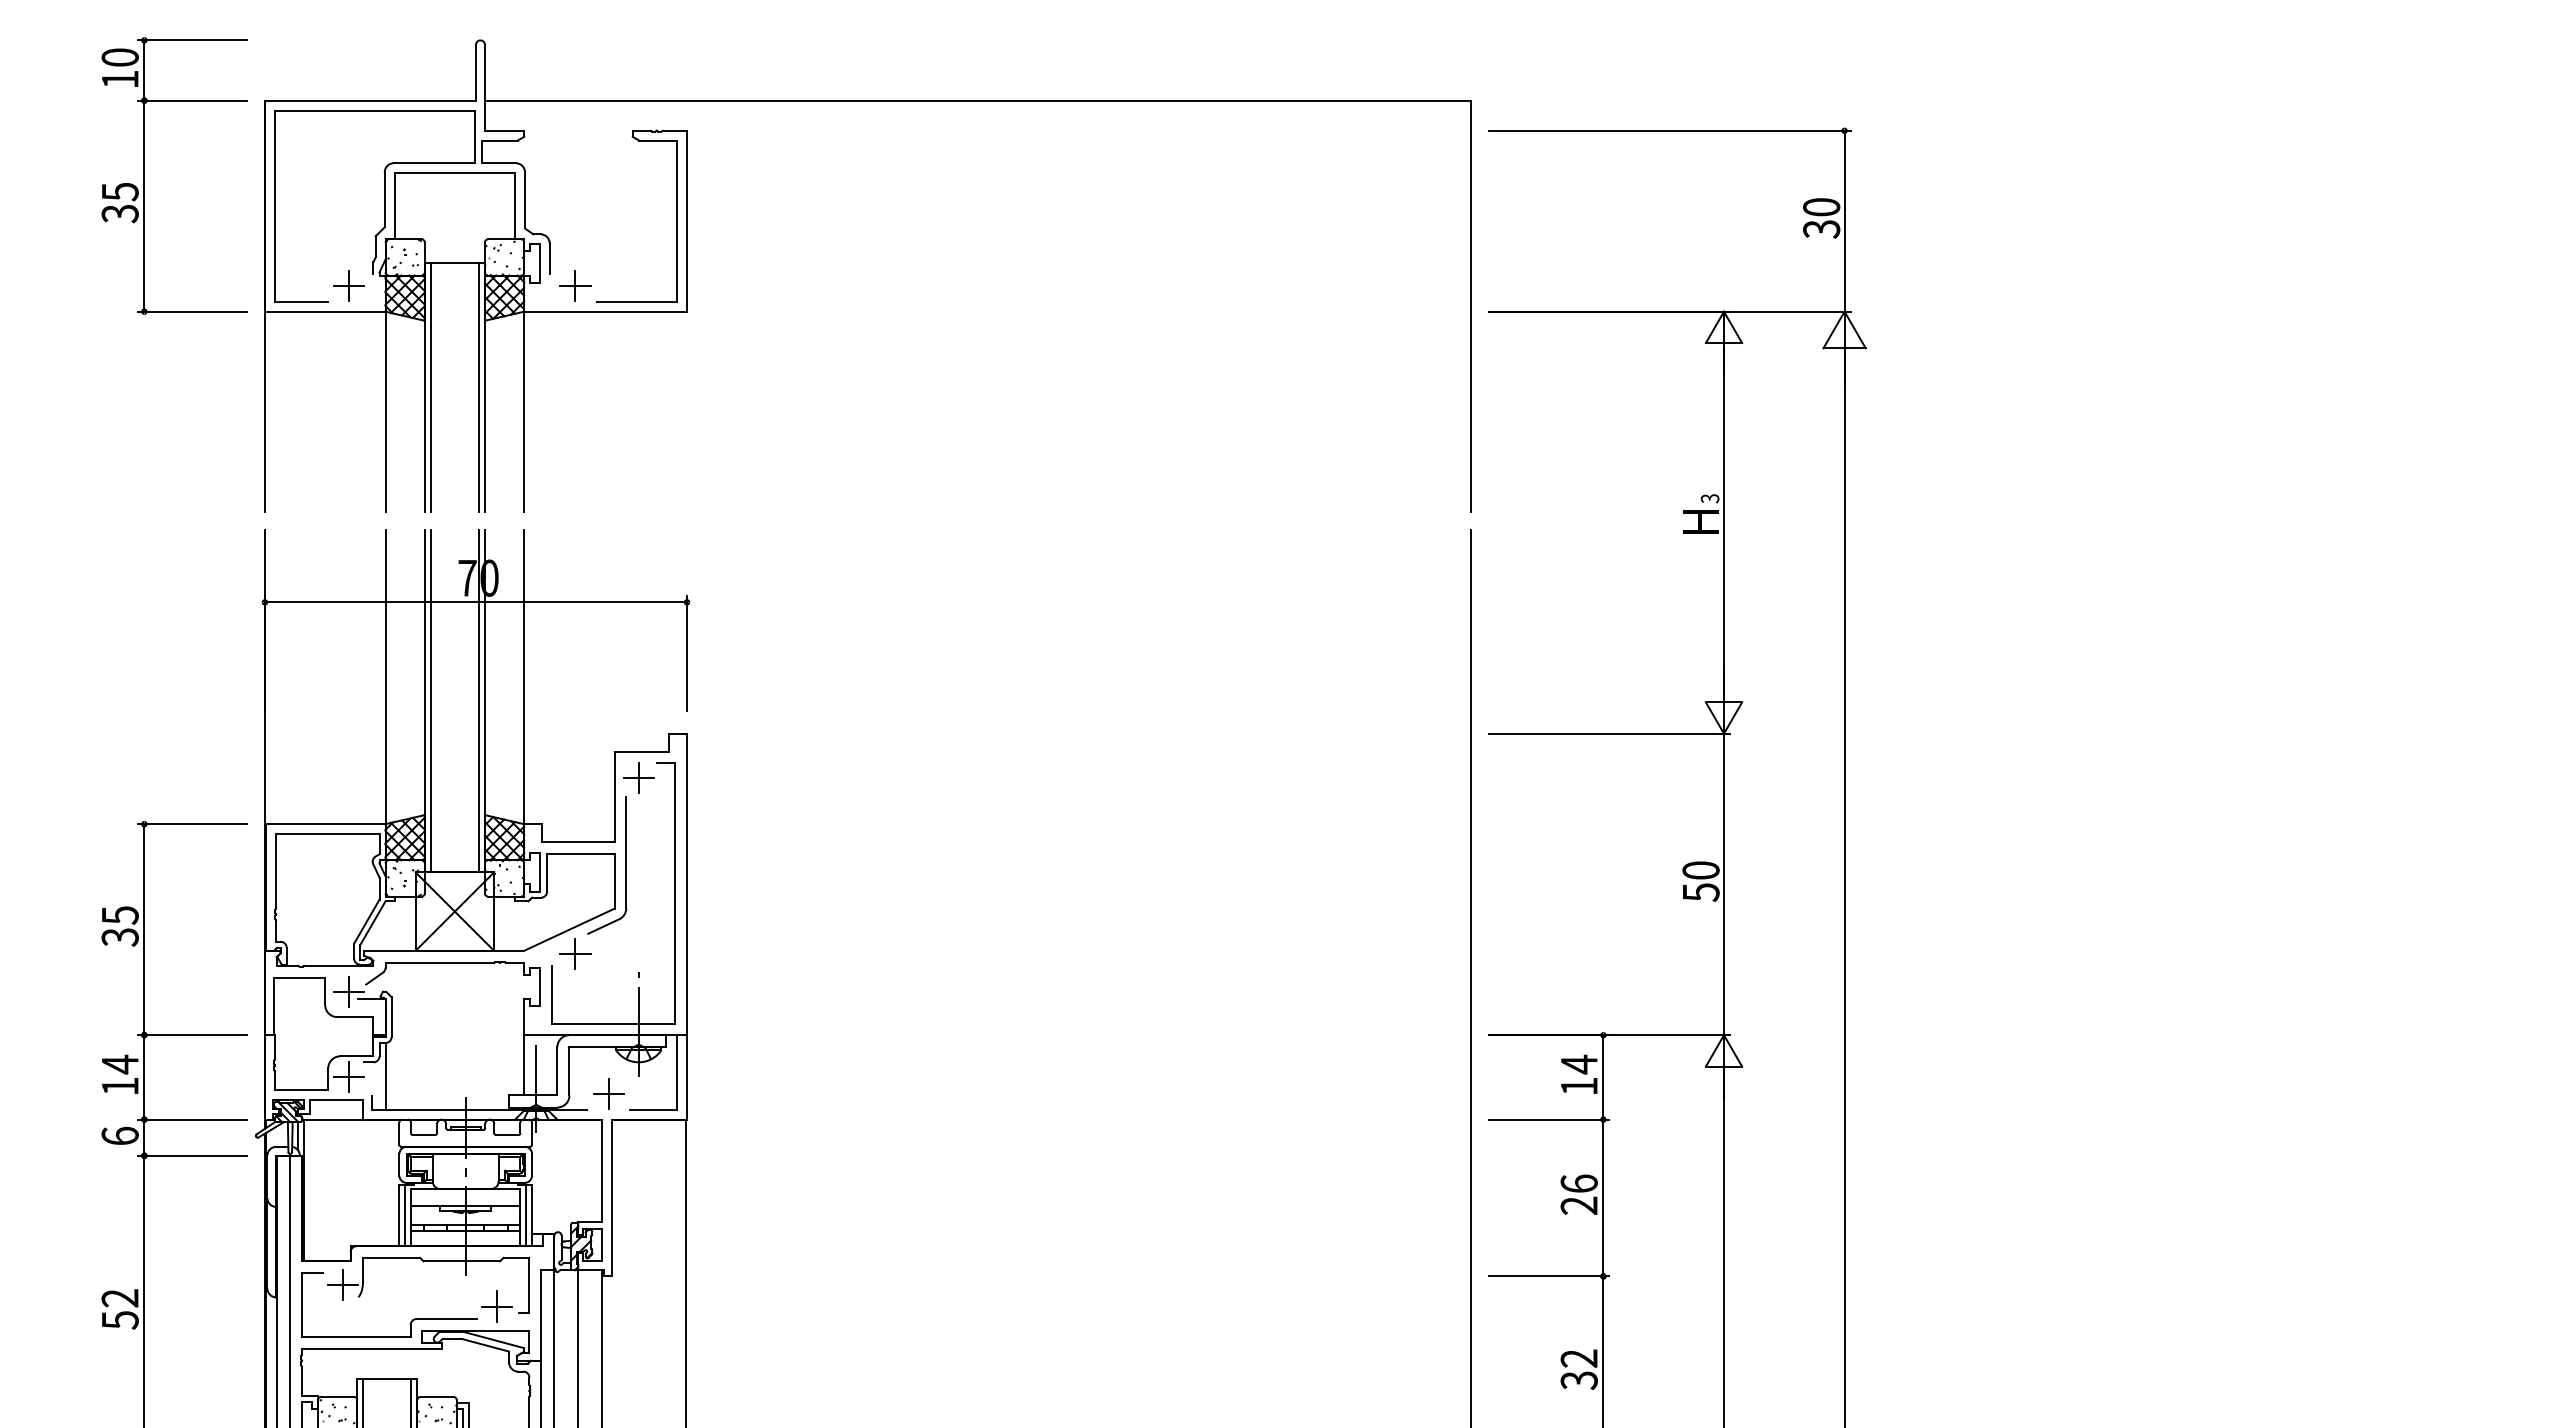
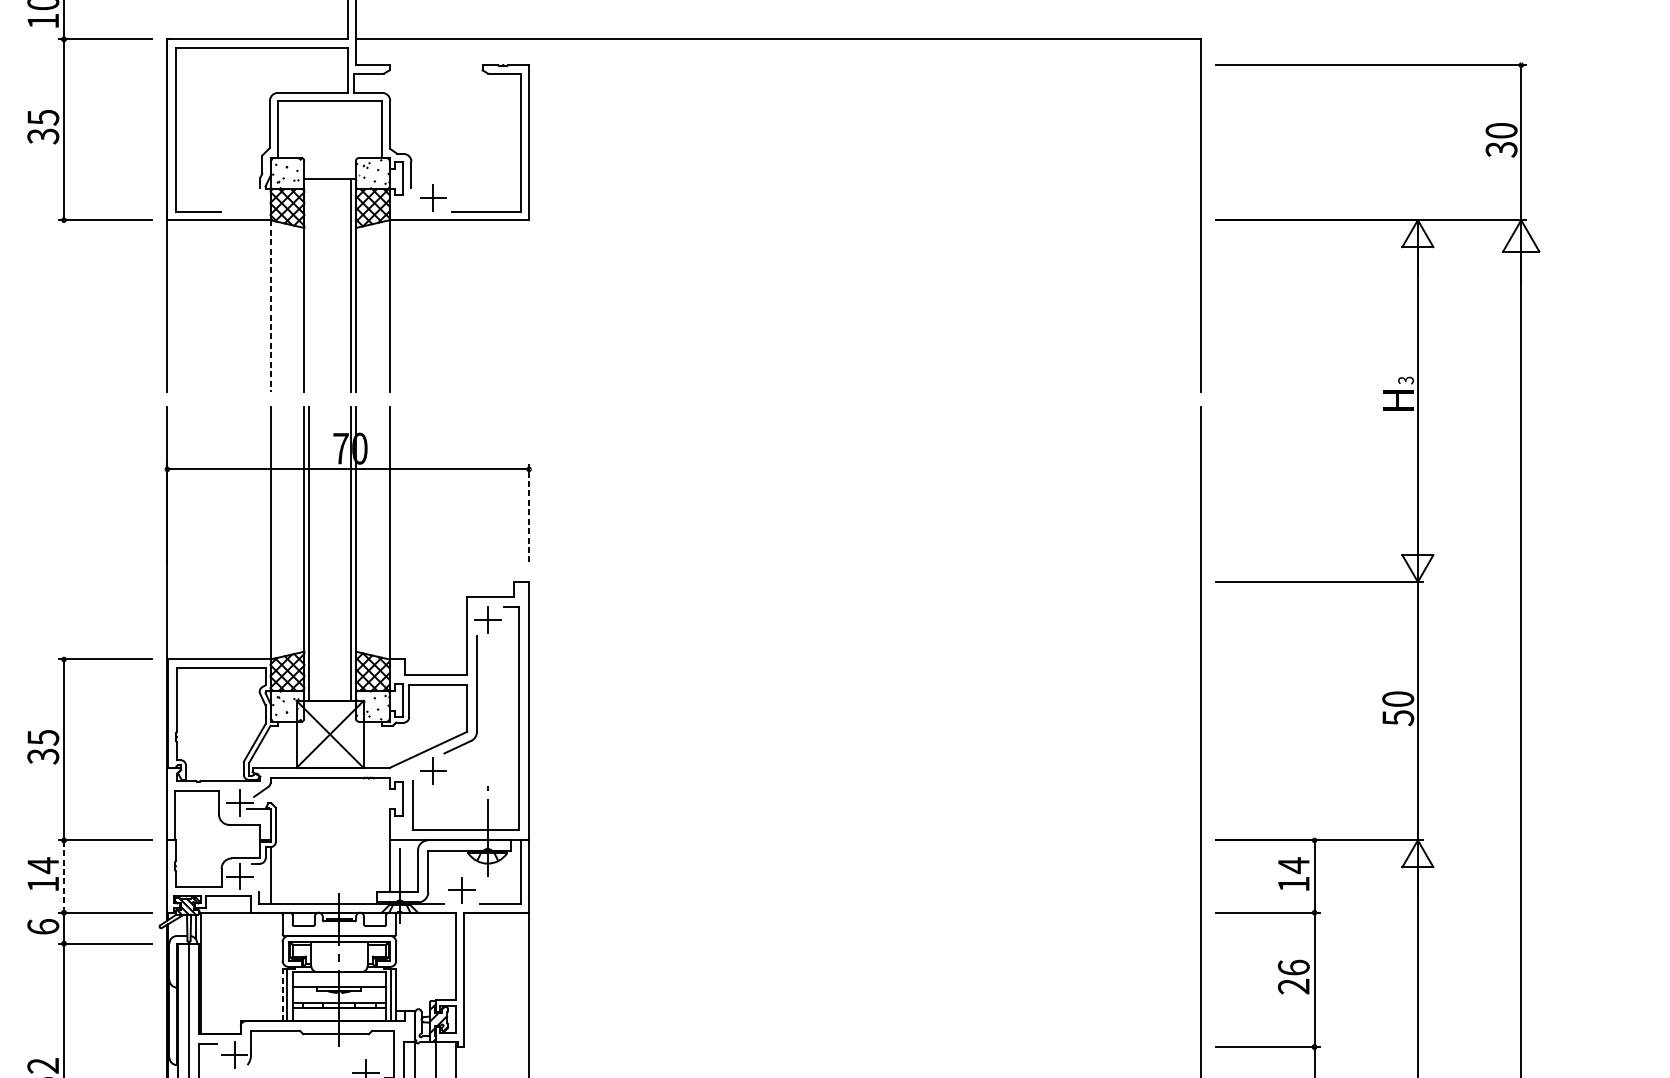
part: (348, 285) -> (238, 197), removed
line: (430, 387) -> (309, 285), removed
line: (385, 412) -> (270, 306), solid -> dashed
line: (686, 653) -> (528, 513), solid -> dashed
line: (144, 1076) -> (64, 875), solid -> dashed
line: (399, 1215) -> (282, 994), solid -> dashed

